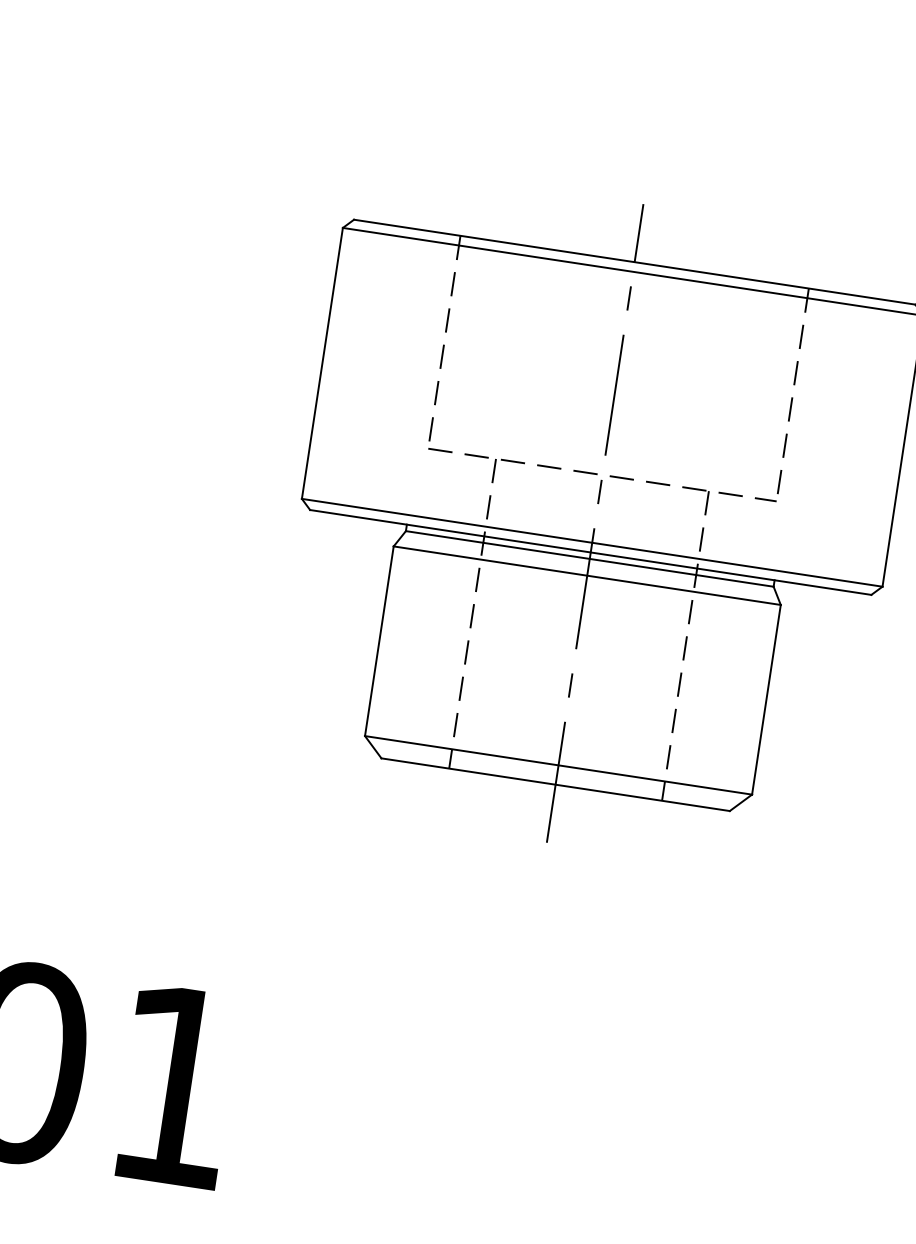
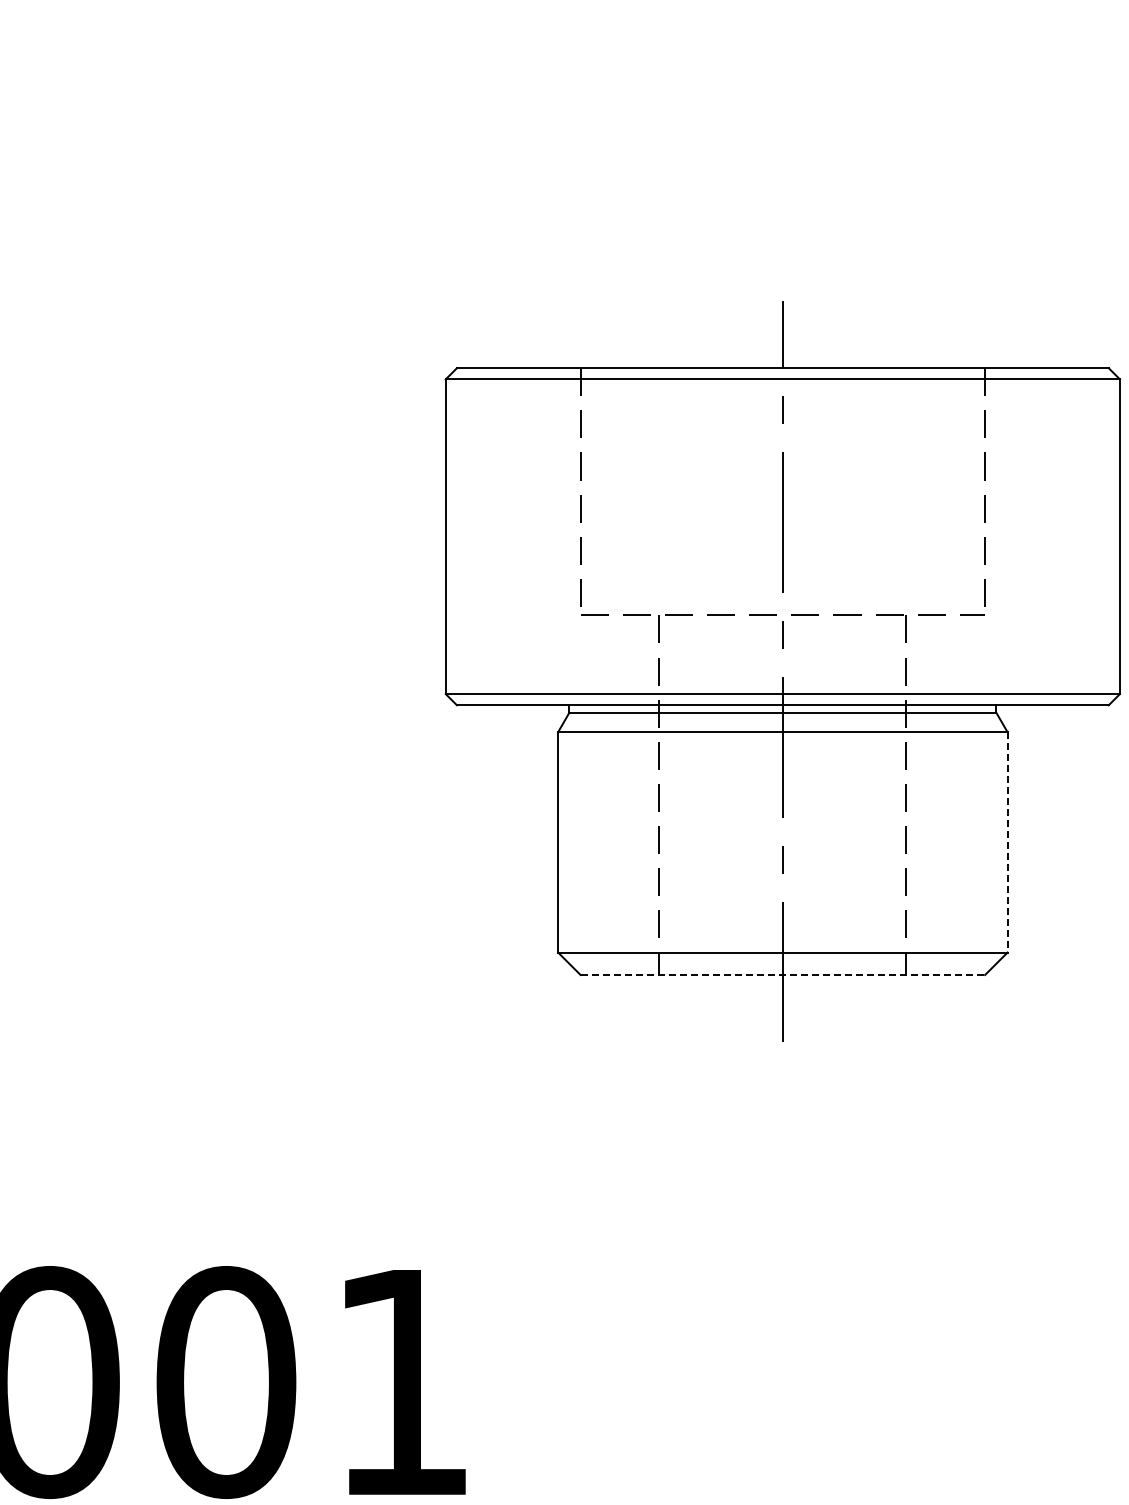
line: (766, 699) -> (1007, 842), solid -> dashed
line: (556, 784) -> (783, 974), solid -> dashed

